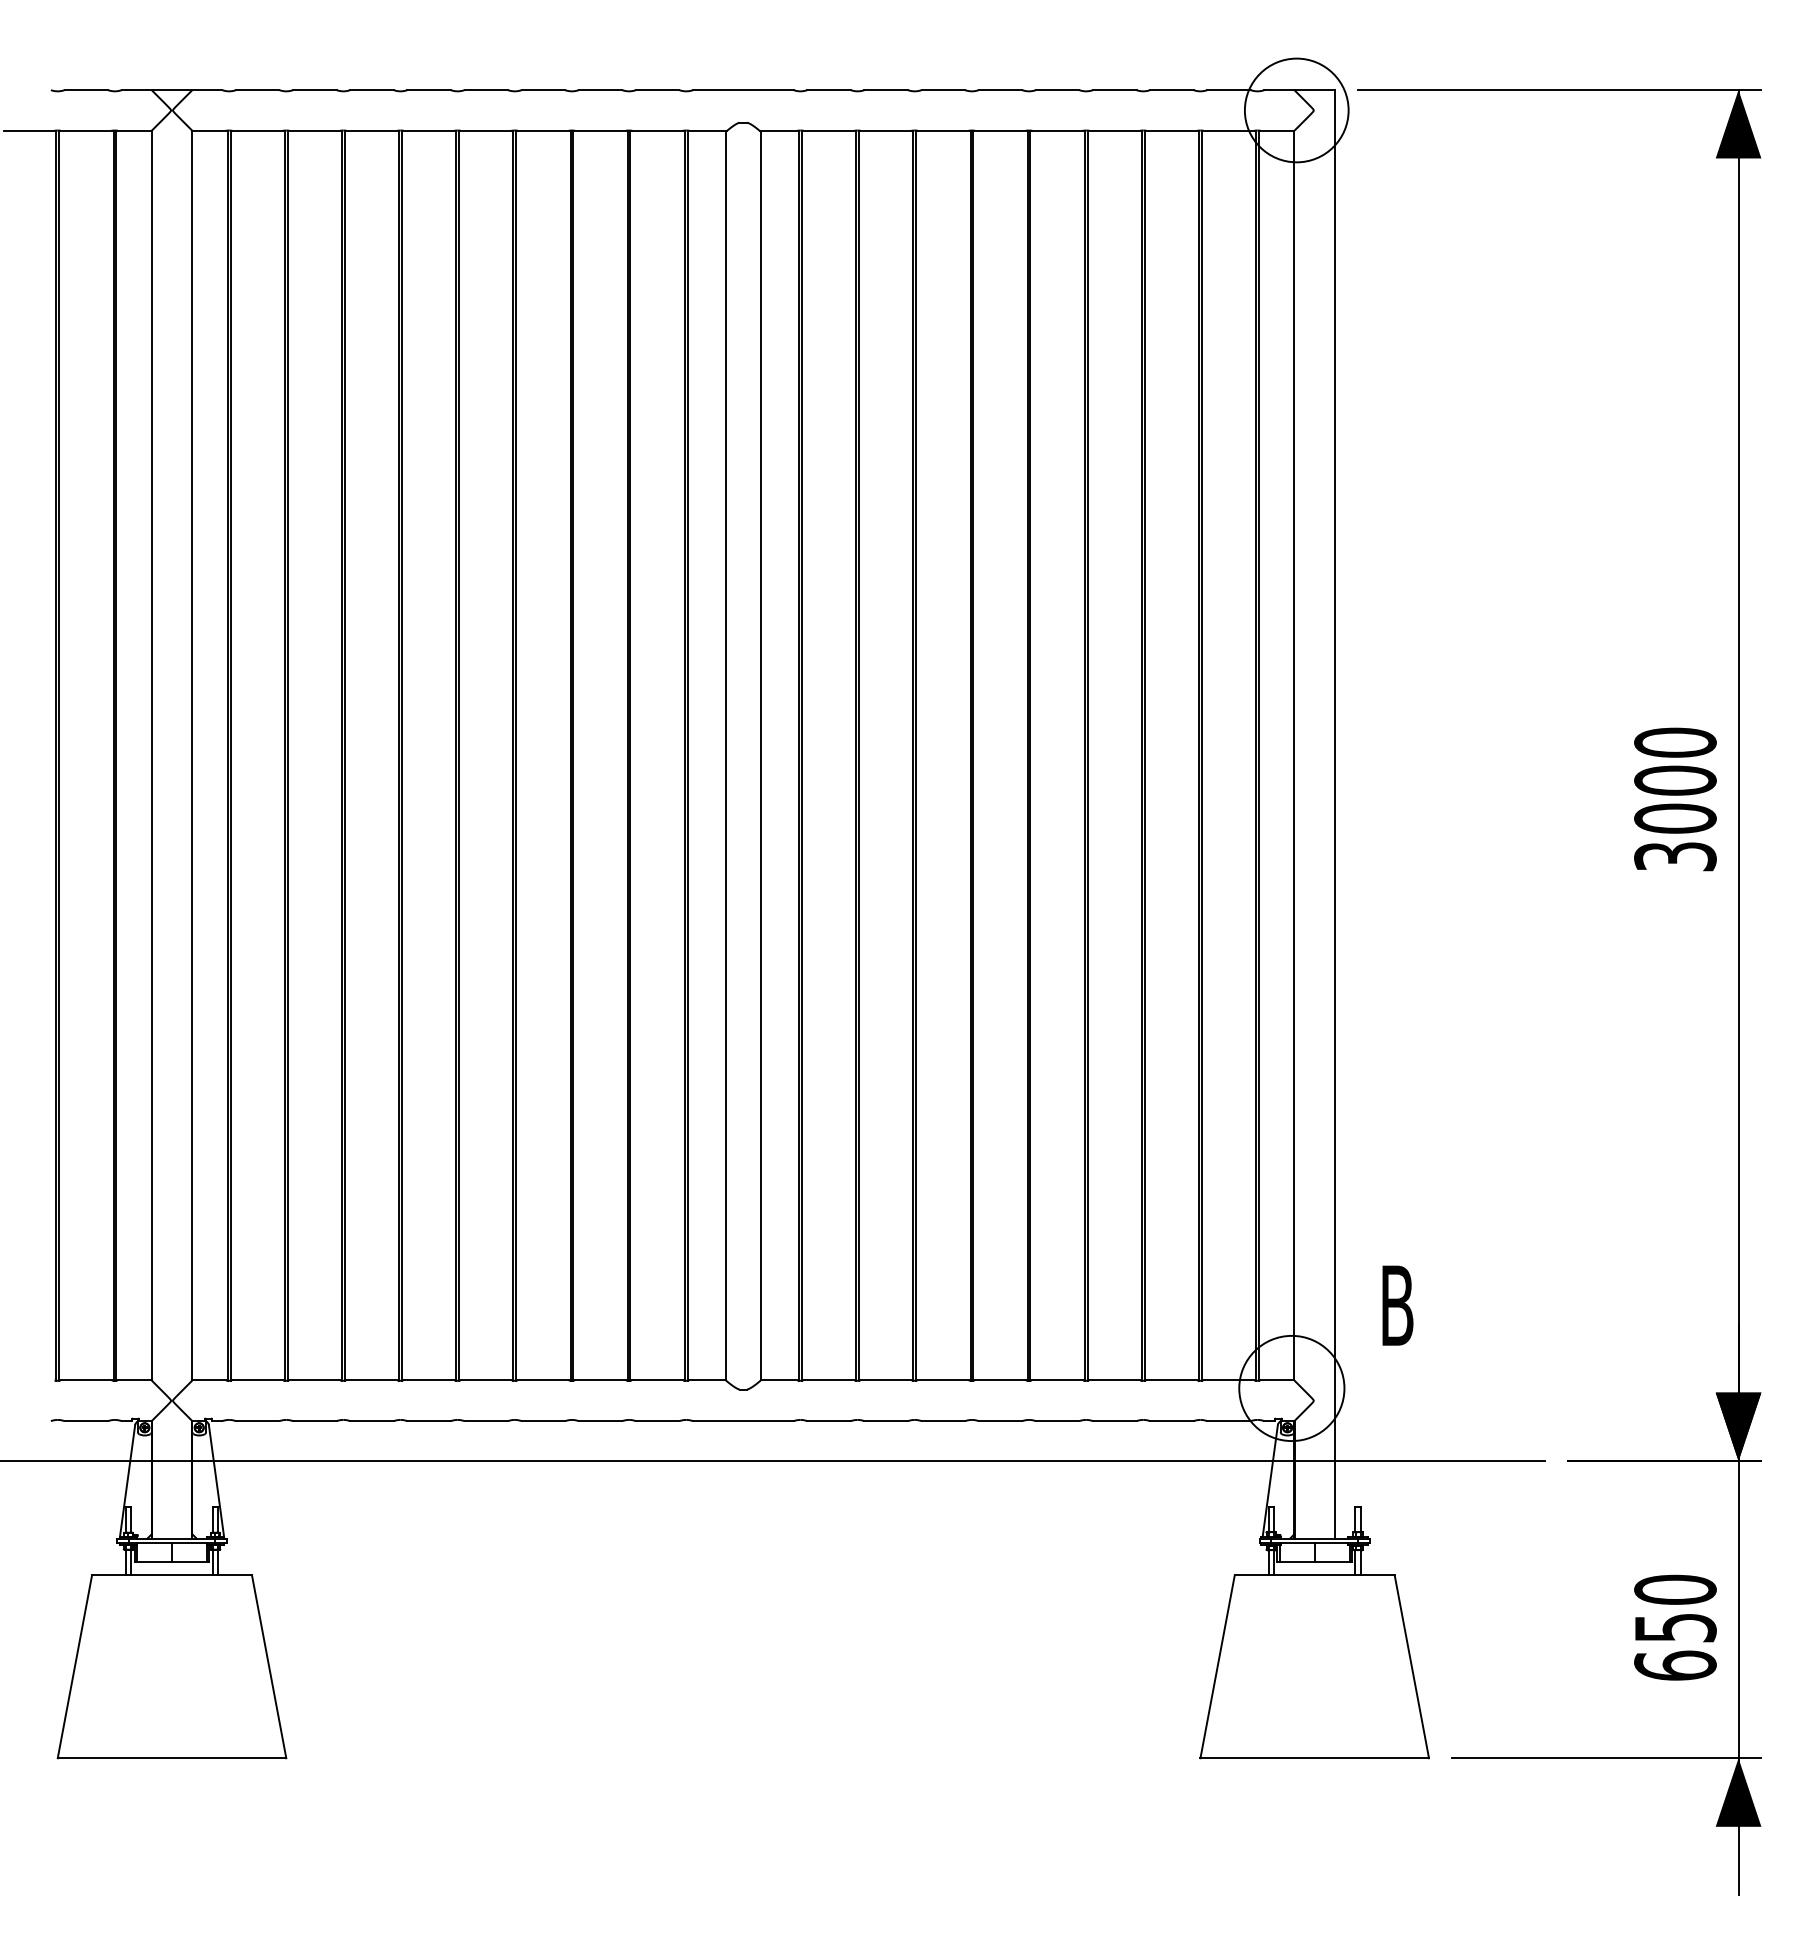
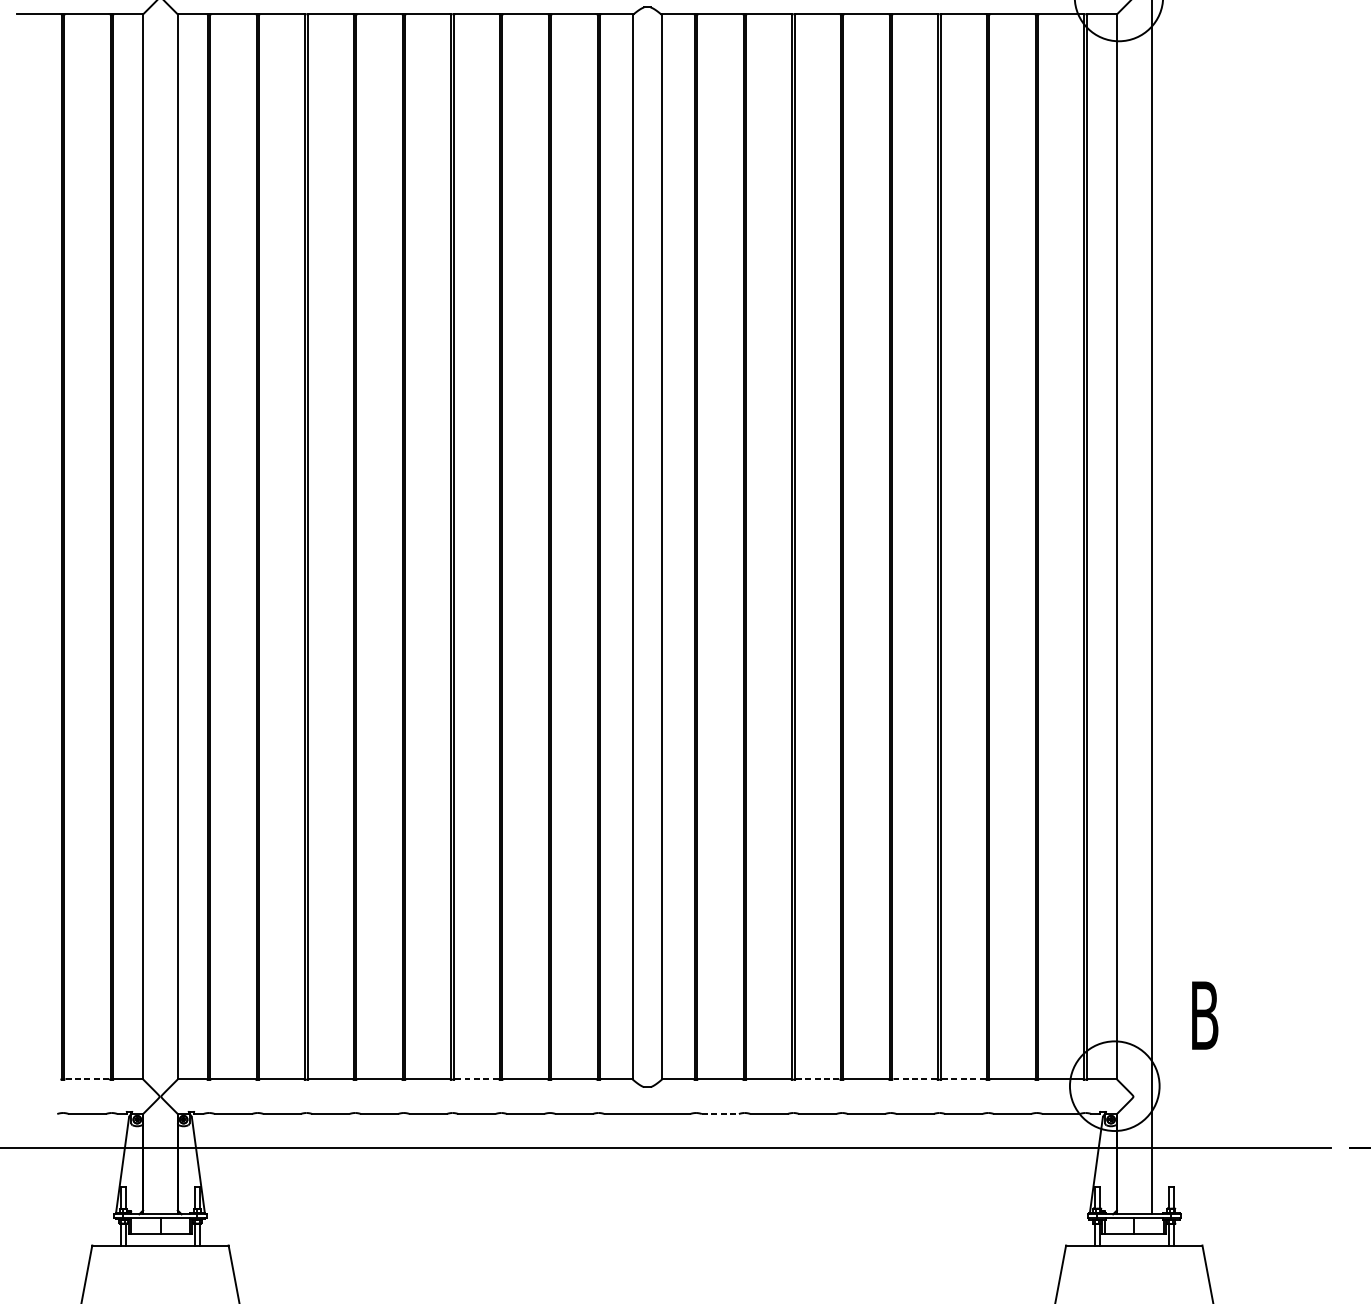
line: (85, 1380) -> (86, 1079), solid -> dashed
line: (542, 1380) -> (476, 1079), solid -> dashed
line: (942, 1380) -> (817, 1079), solid -> dashed
line: (1057, 1380) -> (915, 1079), solid -> dashed
line: (1114, 1380) -> (963, 1079), solid -> dashed
line: (829, 1421) -> (720, 1114), solid -> dashed

